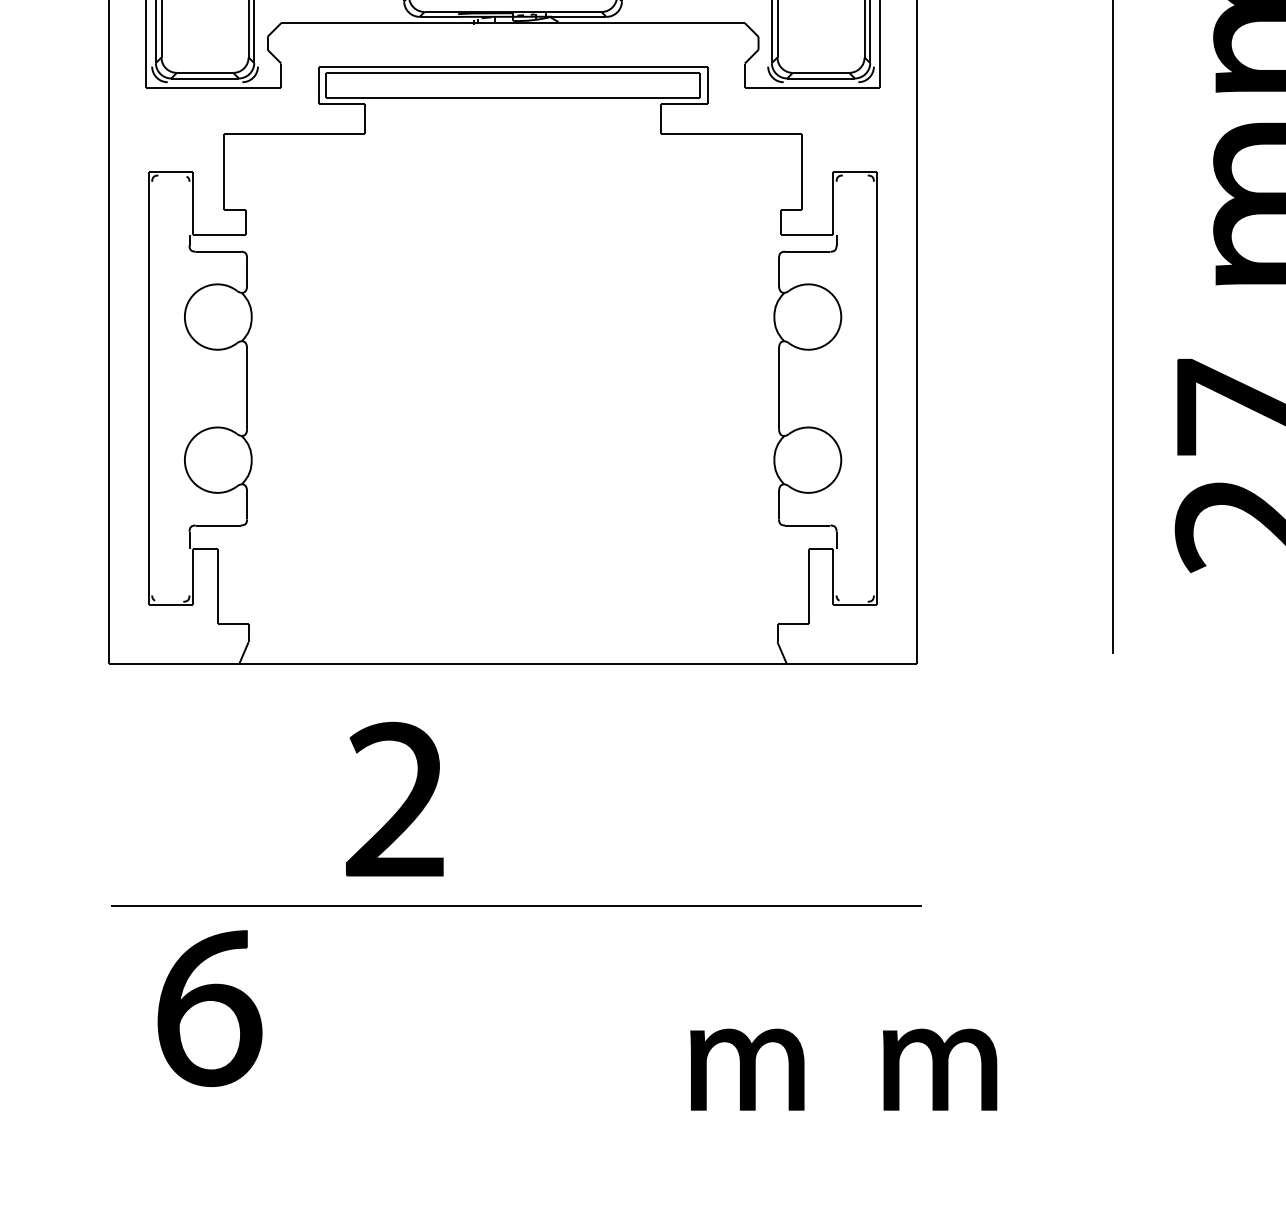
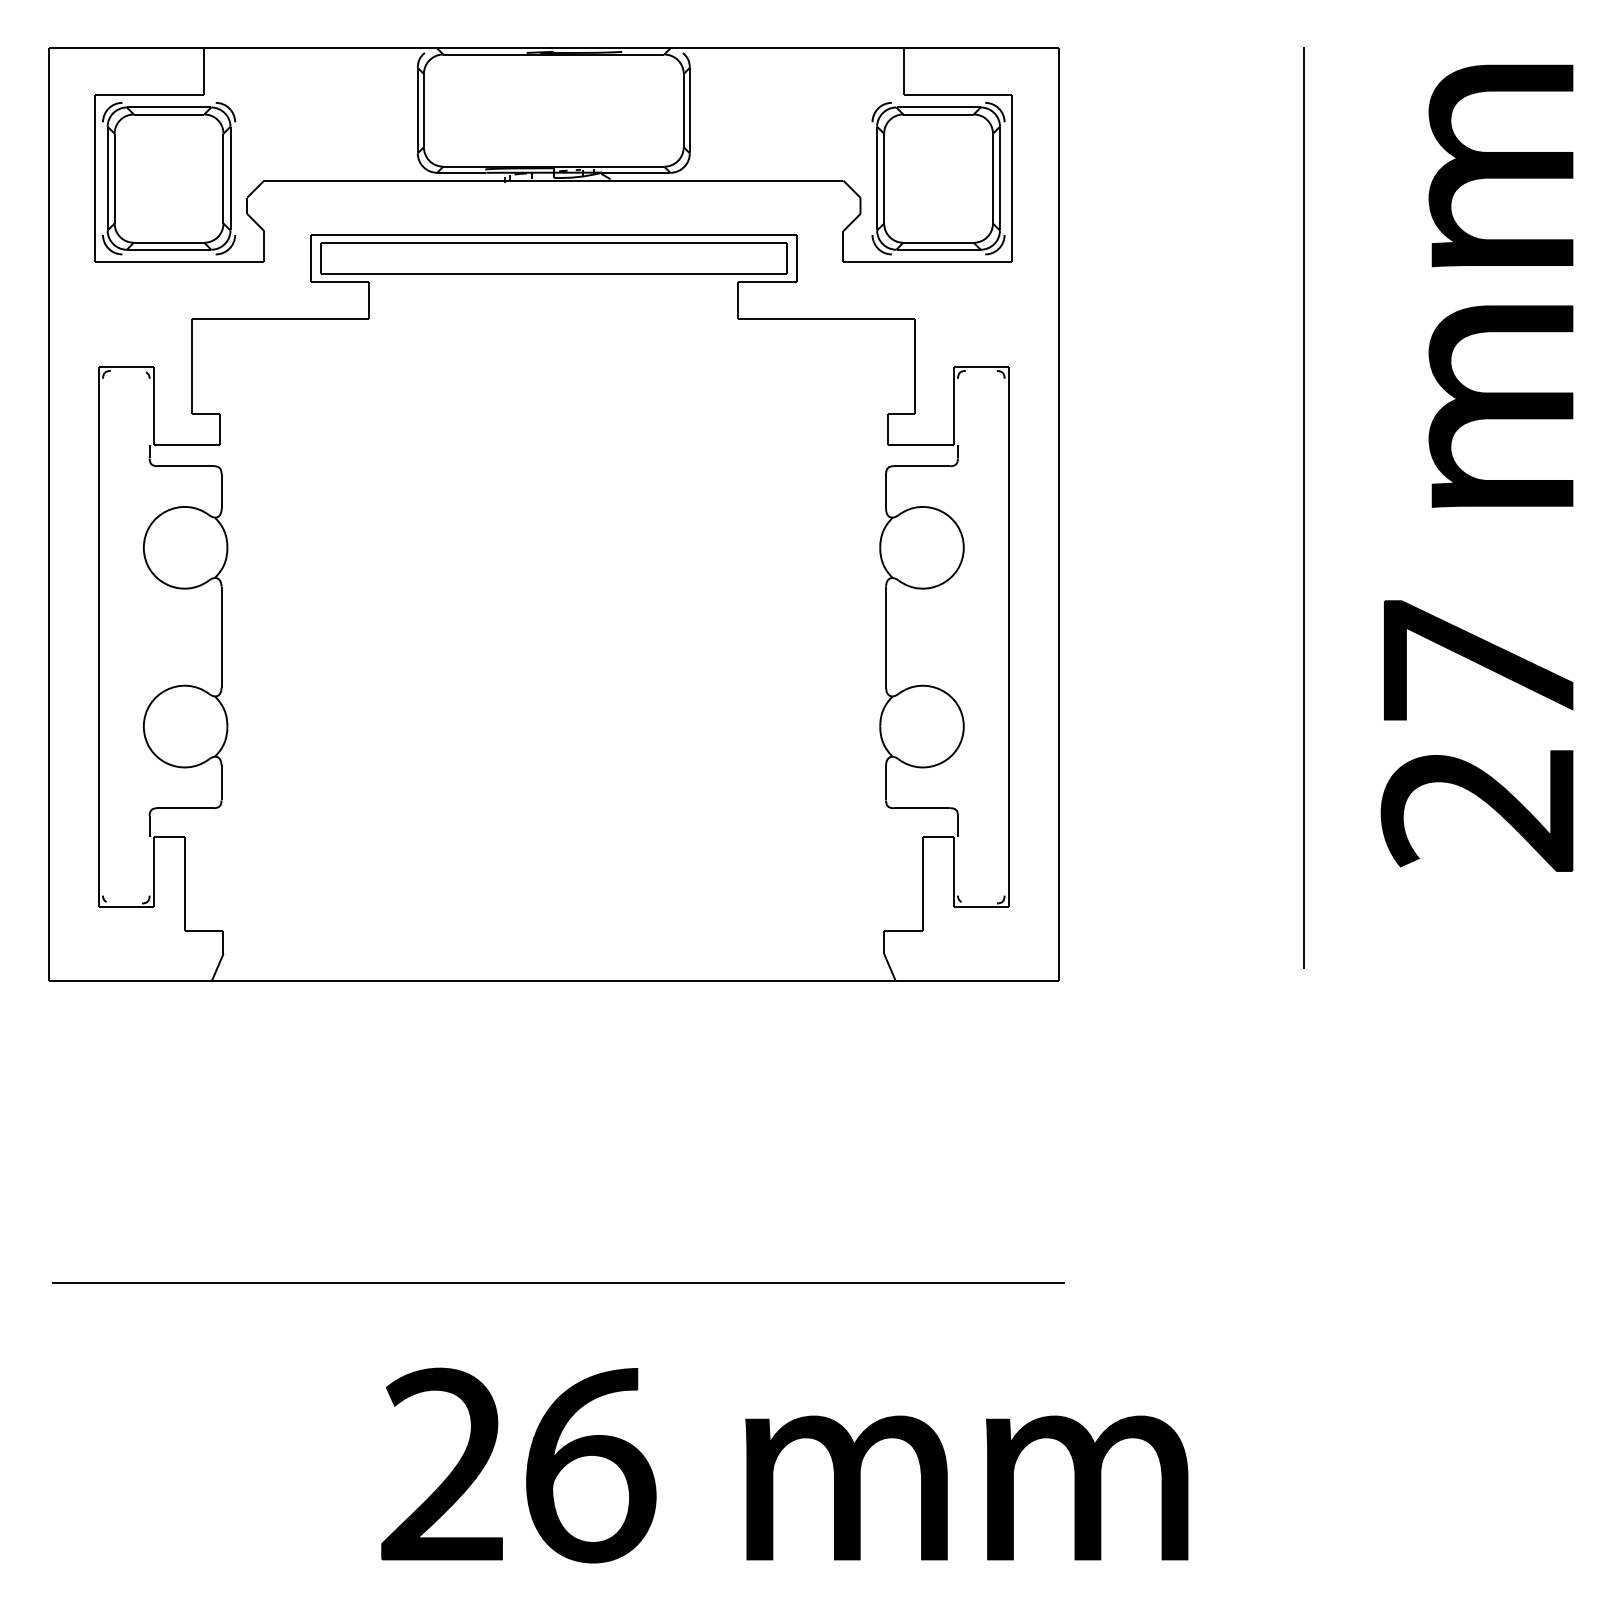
part: (401, 805) -> (450, 1472), moved
part: (210, 1008) -> (591, 1465), moved
part: (747, 1069) -> (846, 1487), size x1.43
part: (940, 1069) -> (1087, 1487), size x1.43

